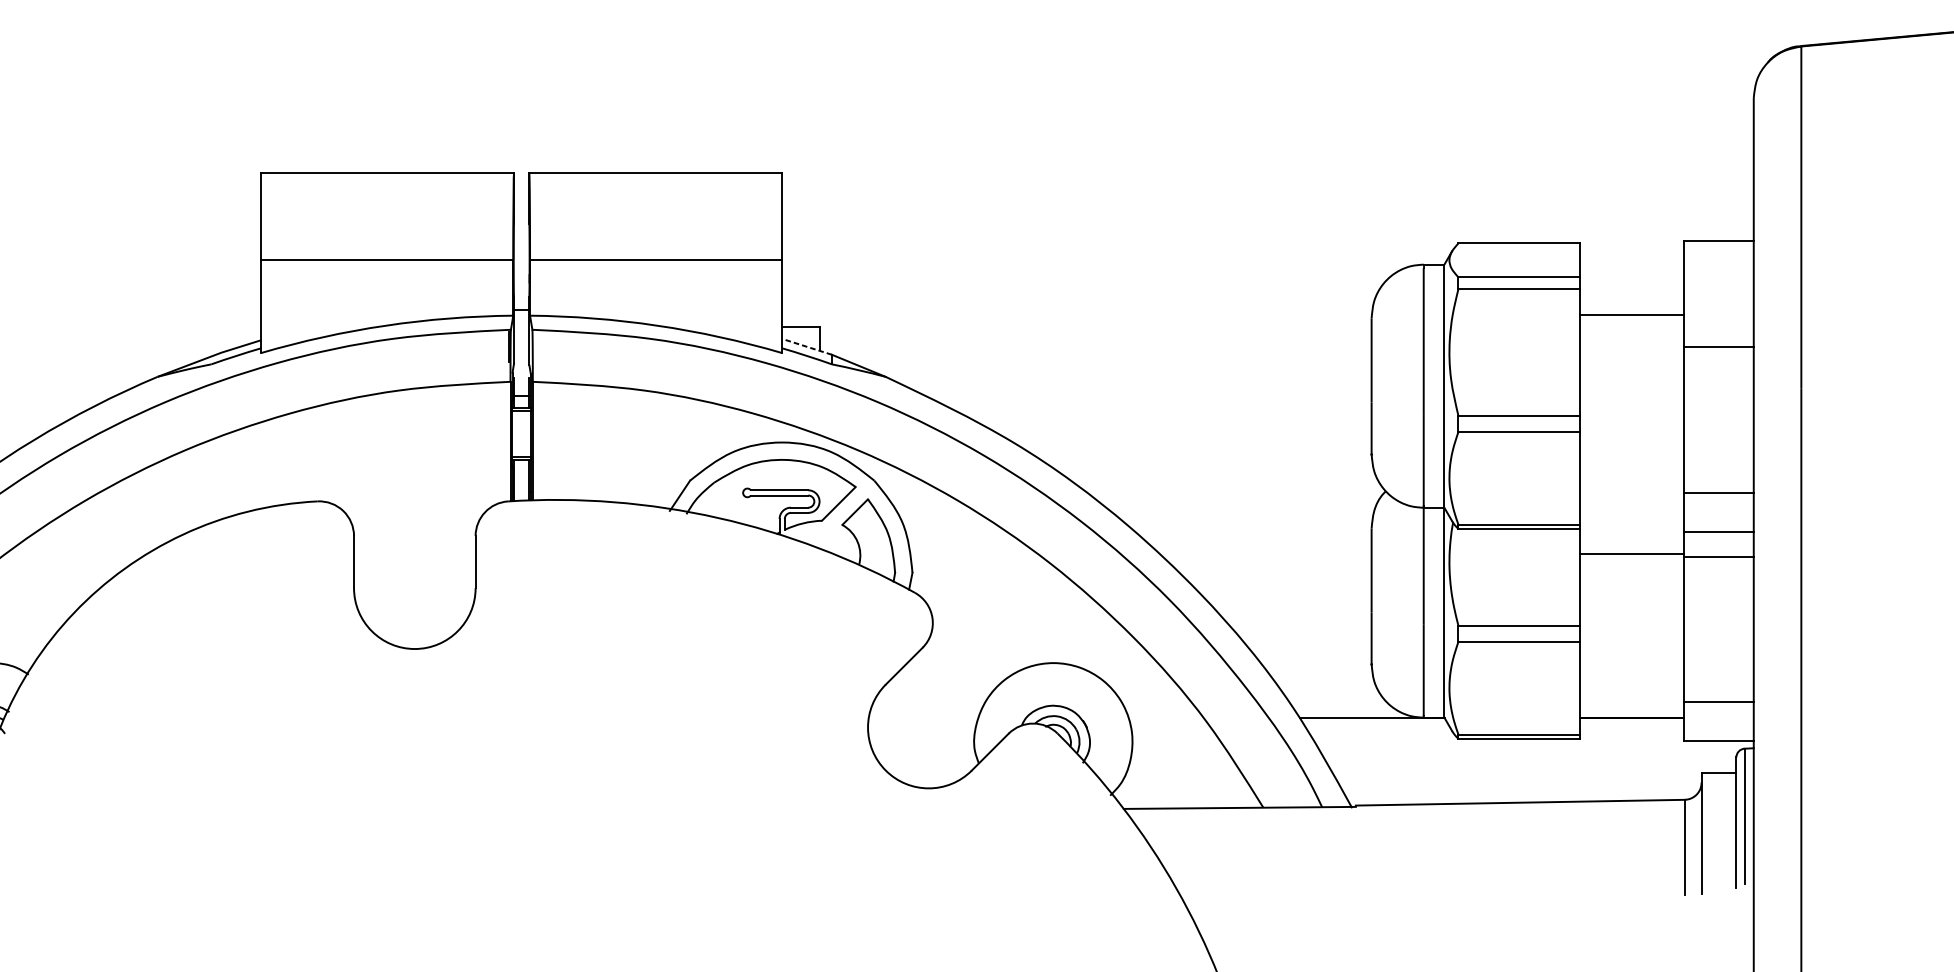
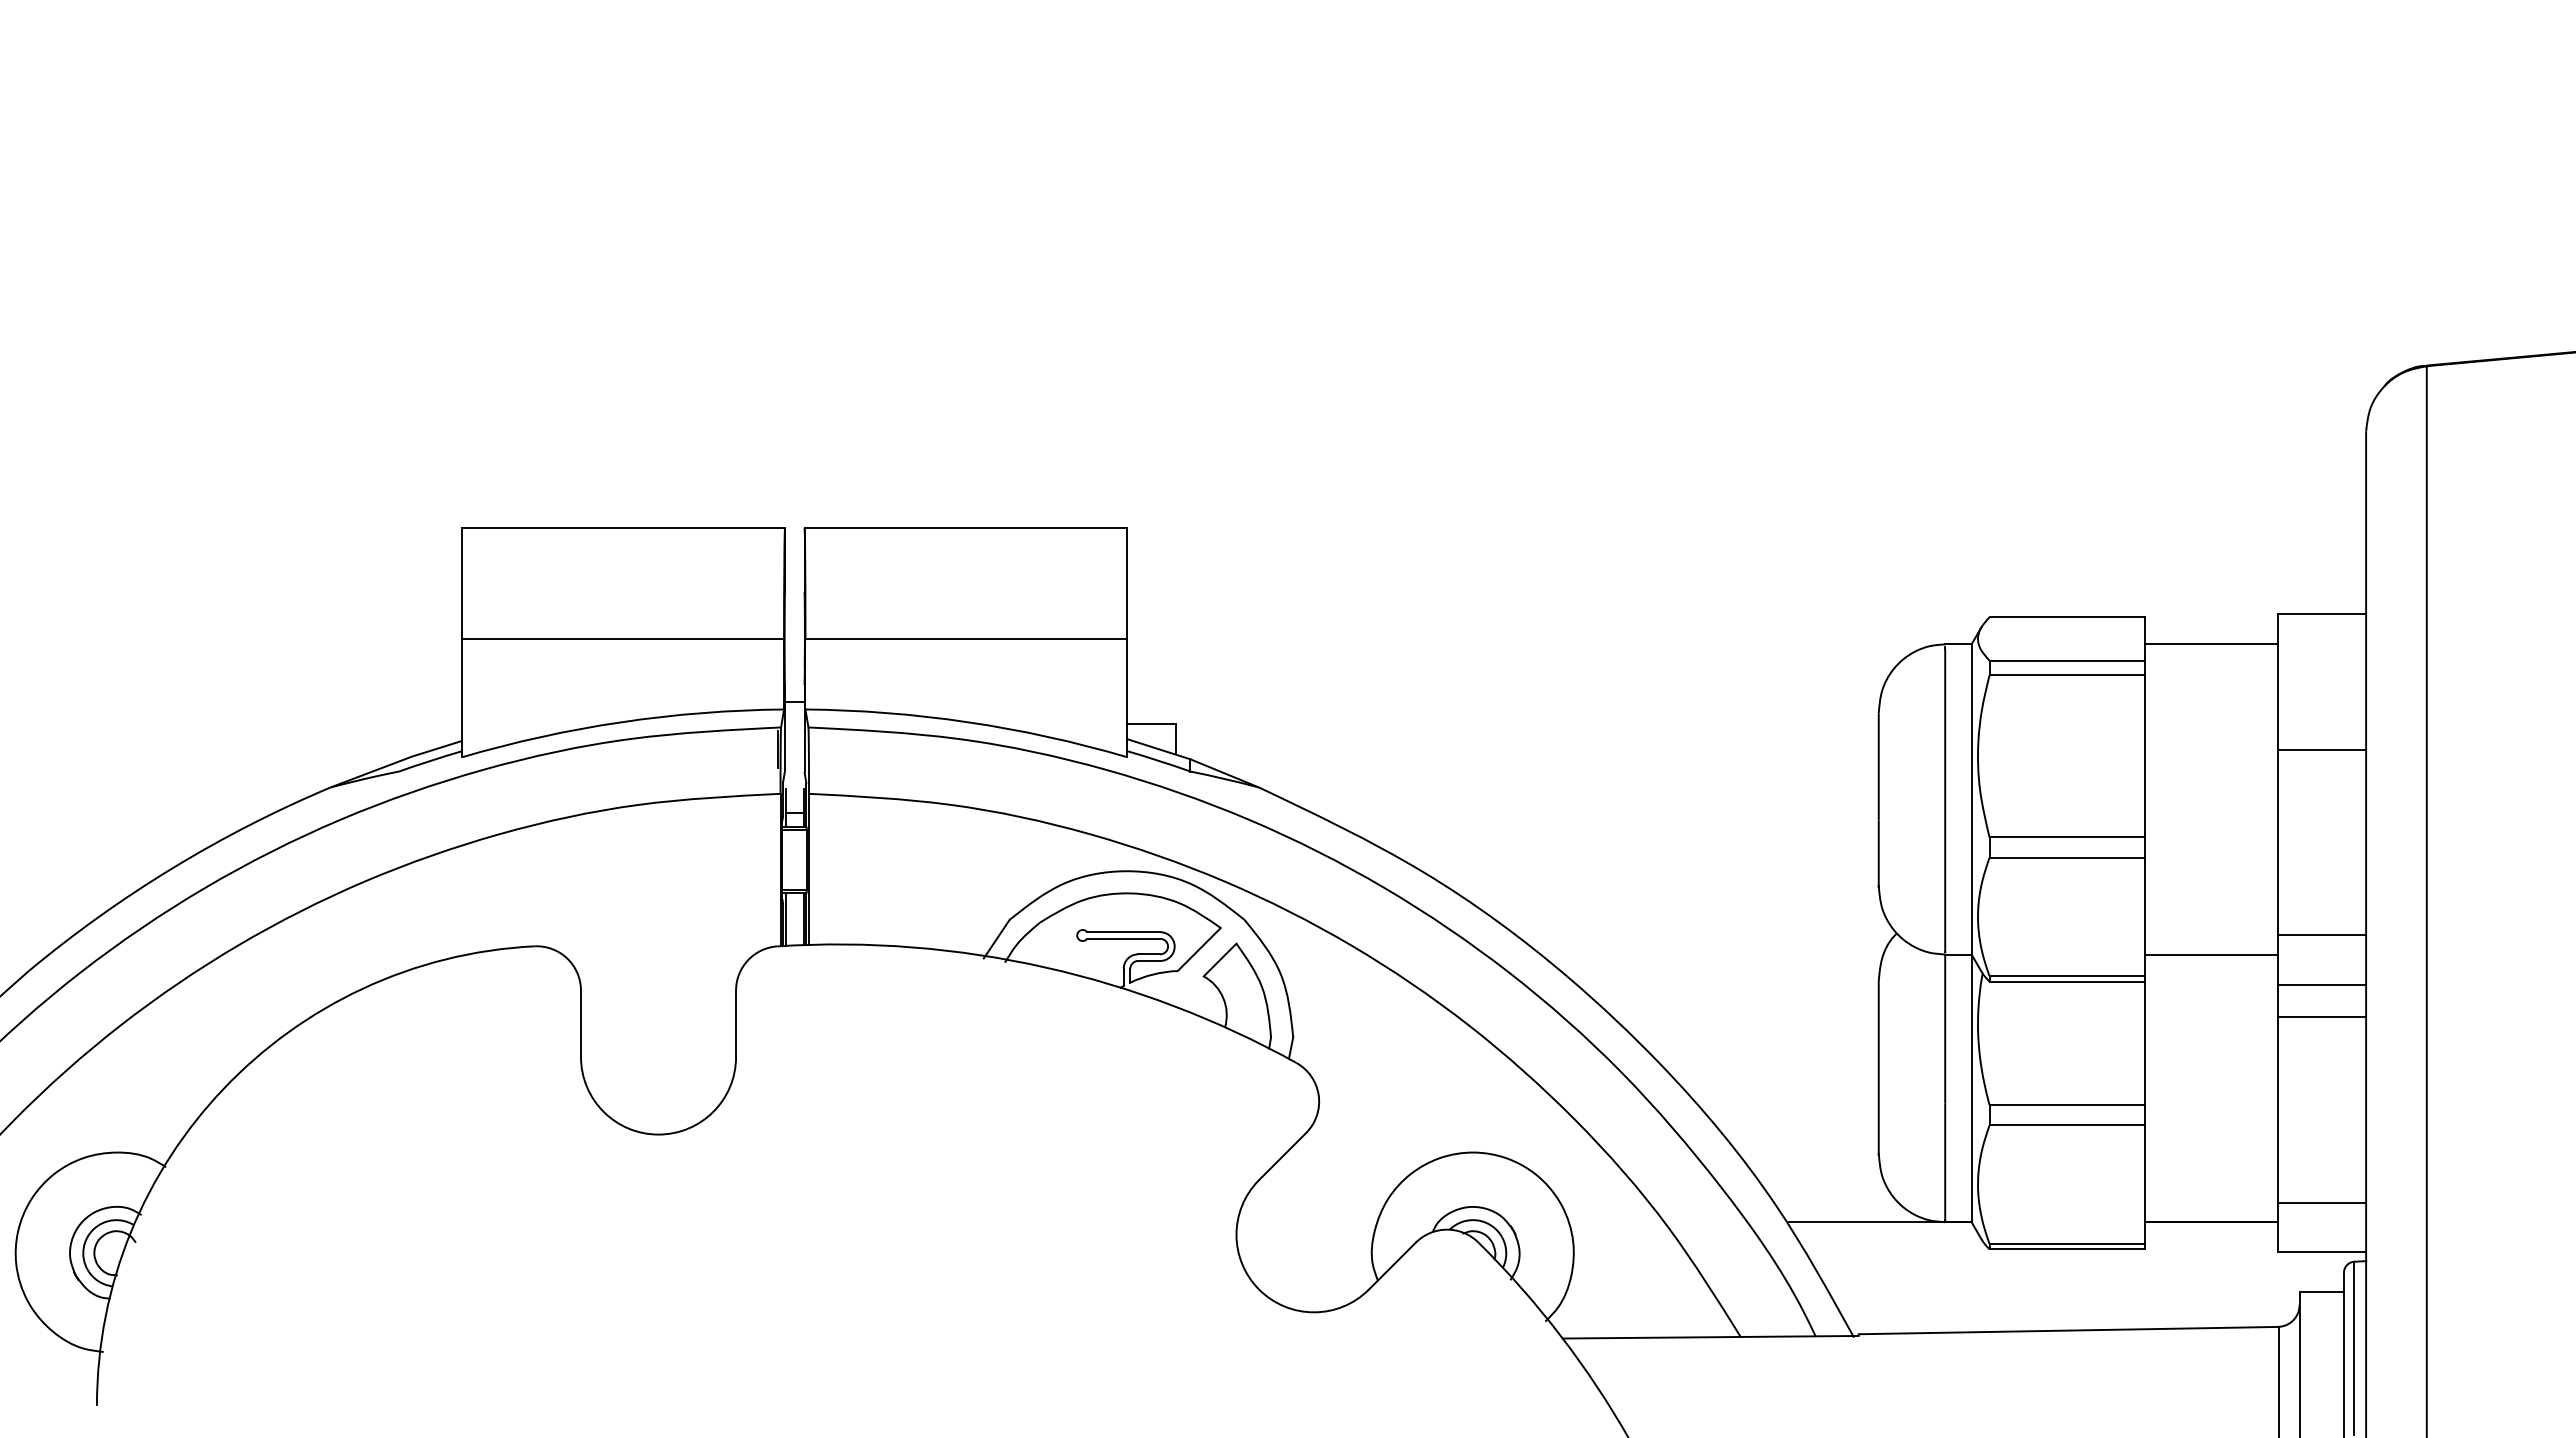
line: (1631, 314) -> (2210, 644), moved
line: (806, 347) -> (1158, 749), dashed -> solid
line: (1631, 554) -> (2210, 954), moved

